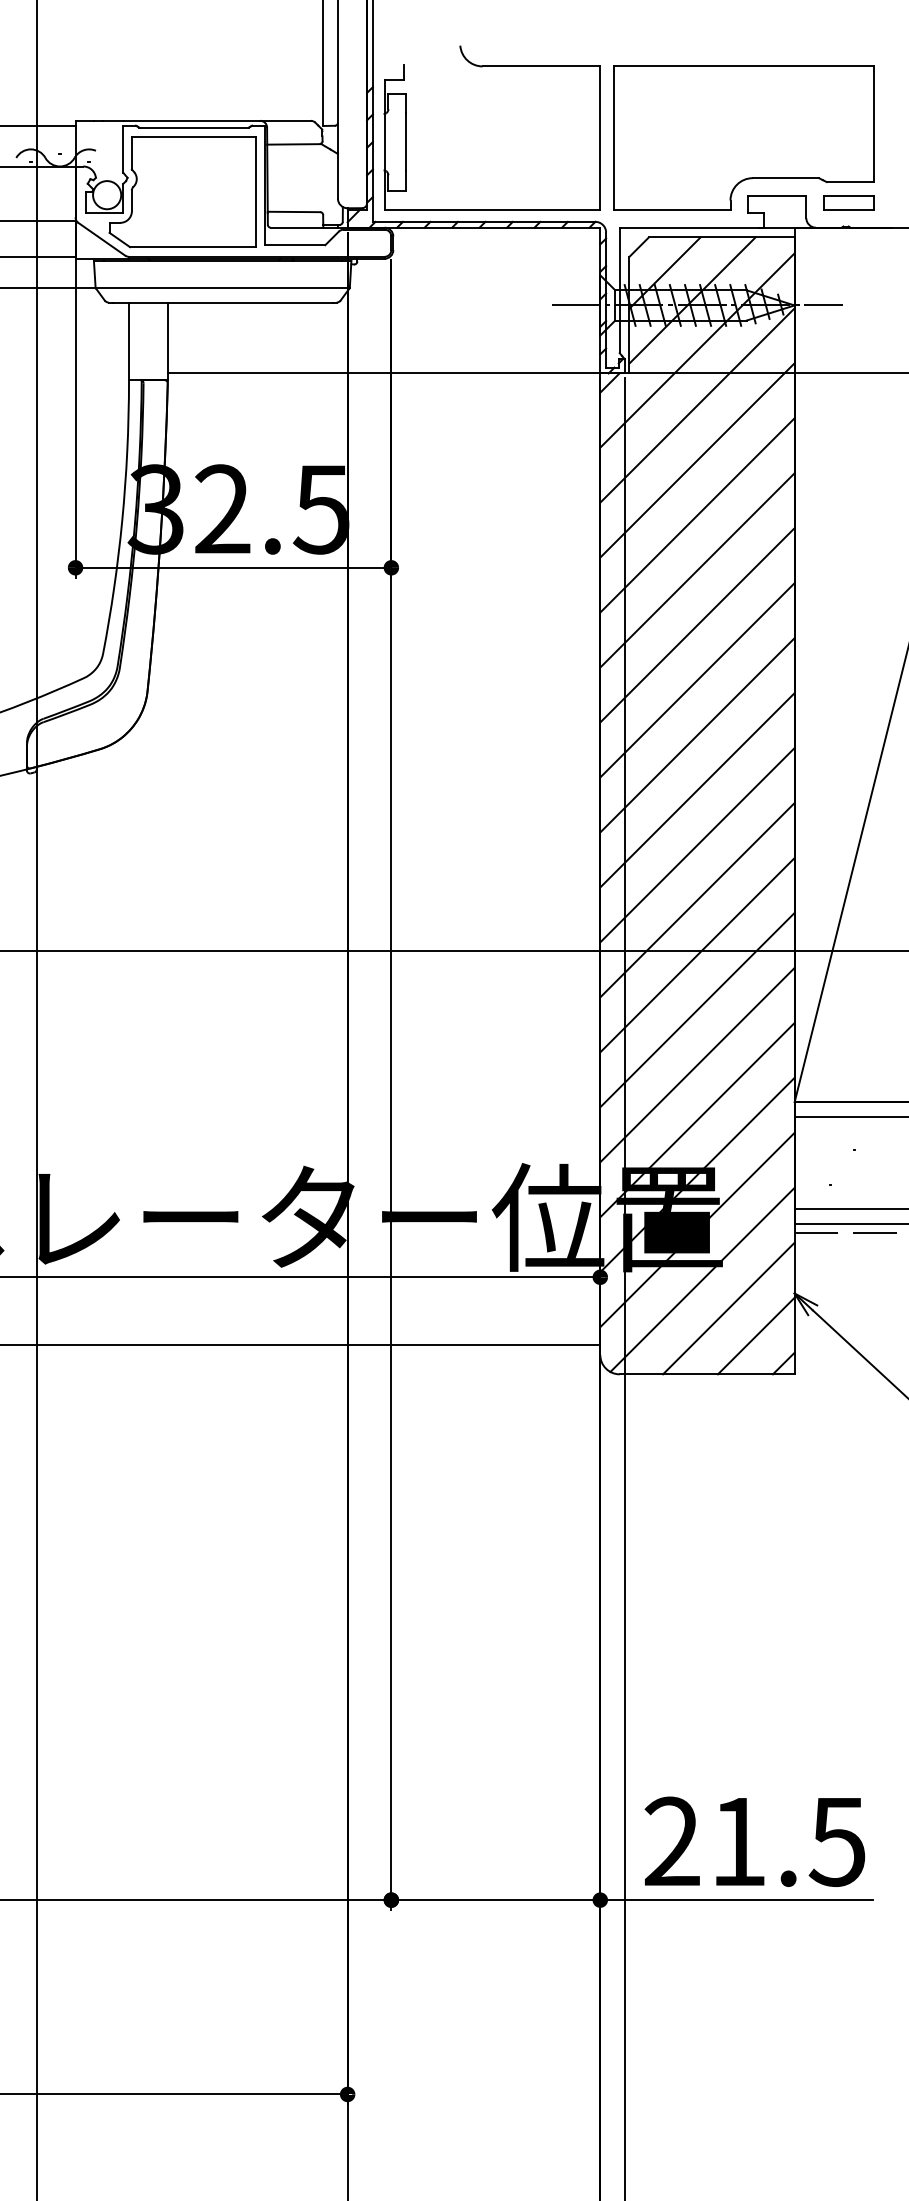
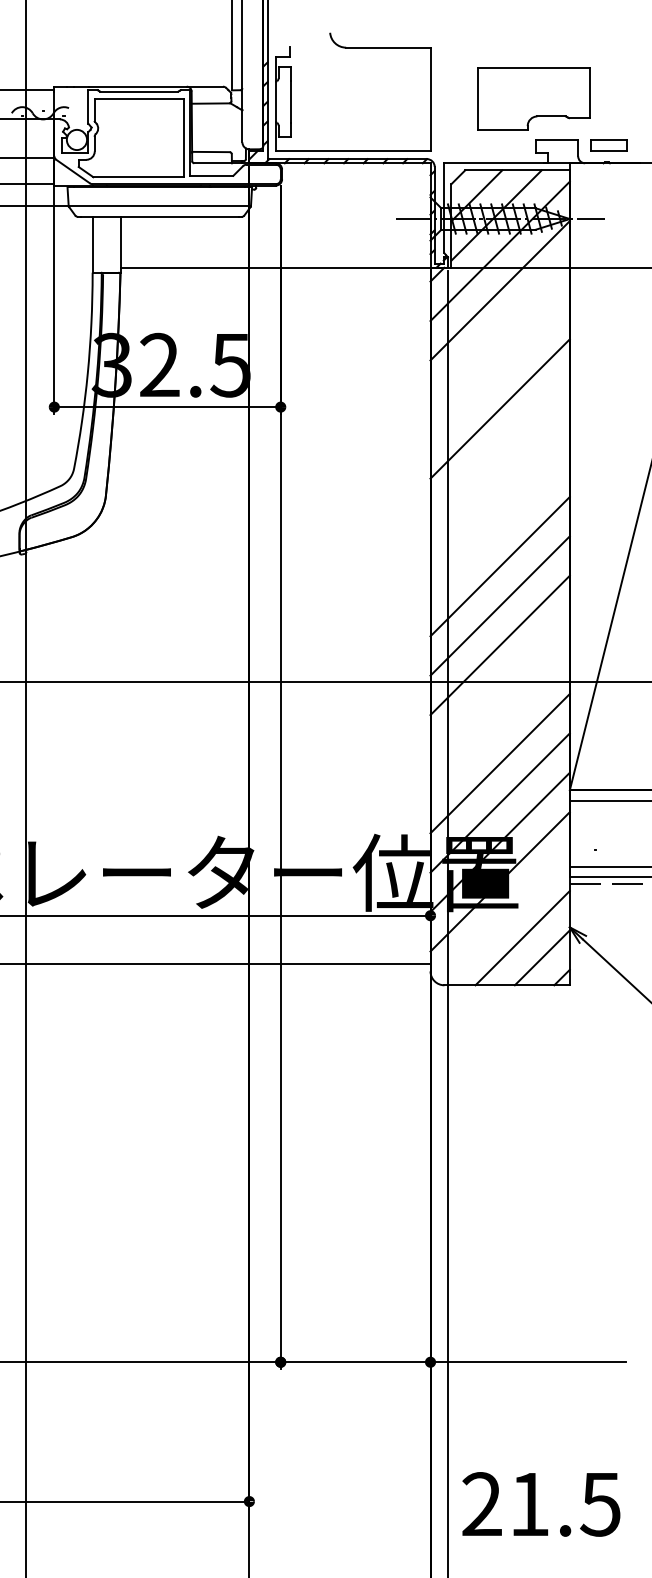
part: (743, 138) -> (533, 99), size x0.6
line: (696, 459) -> (499, 329), removed
line: (696, 515) -> (499, 369), removed
line: (696, 625) -> (499, 448), removed
line: (696, 679) -> (499, 487), removed
line: (696, 734) -> (499, 526), removed
line: (696, 954) -> (499, 684), removed
line: (696, 1009) -> (499, 723), removed
line: (702, 1279) -> (503, 917), removed
text: (755, 1841) -> (541, 1504), moved

